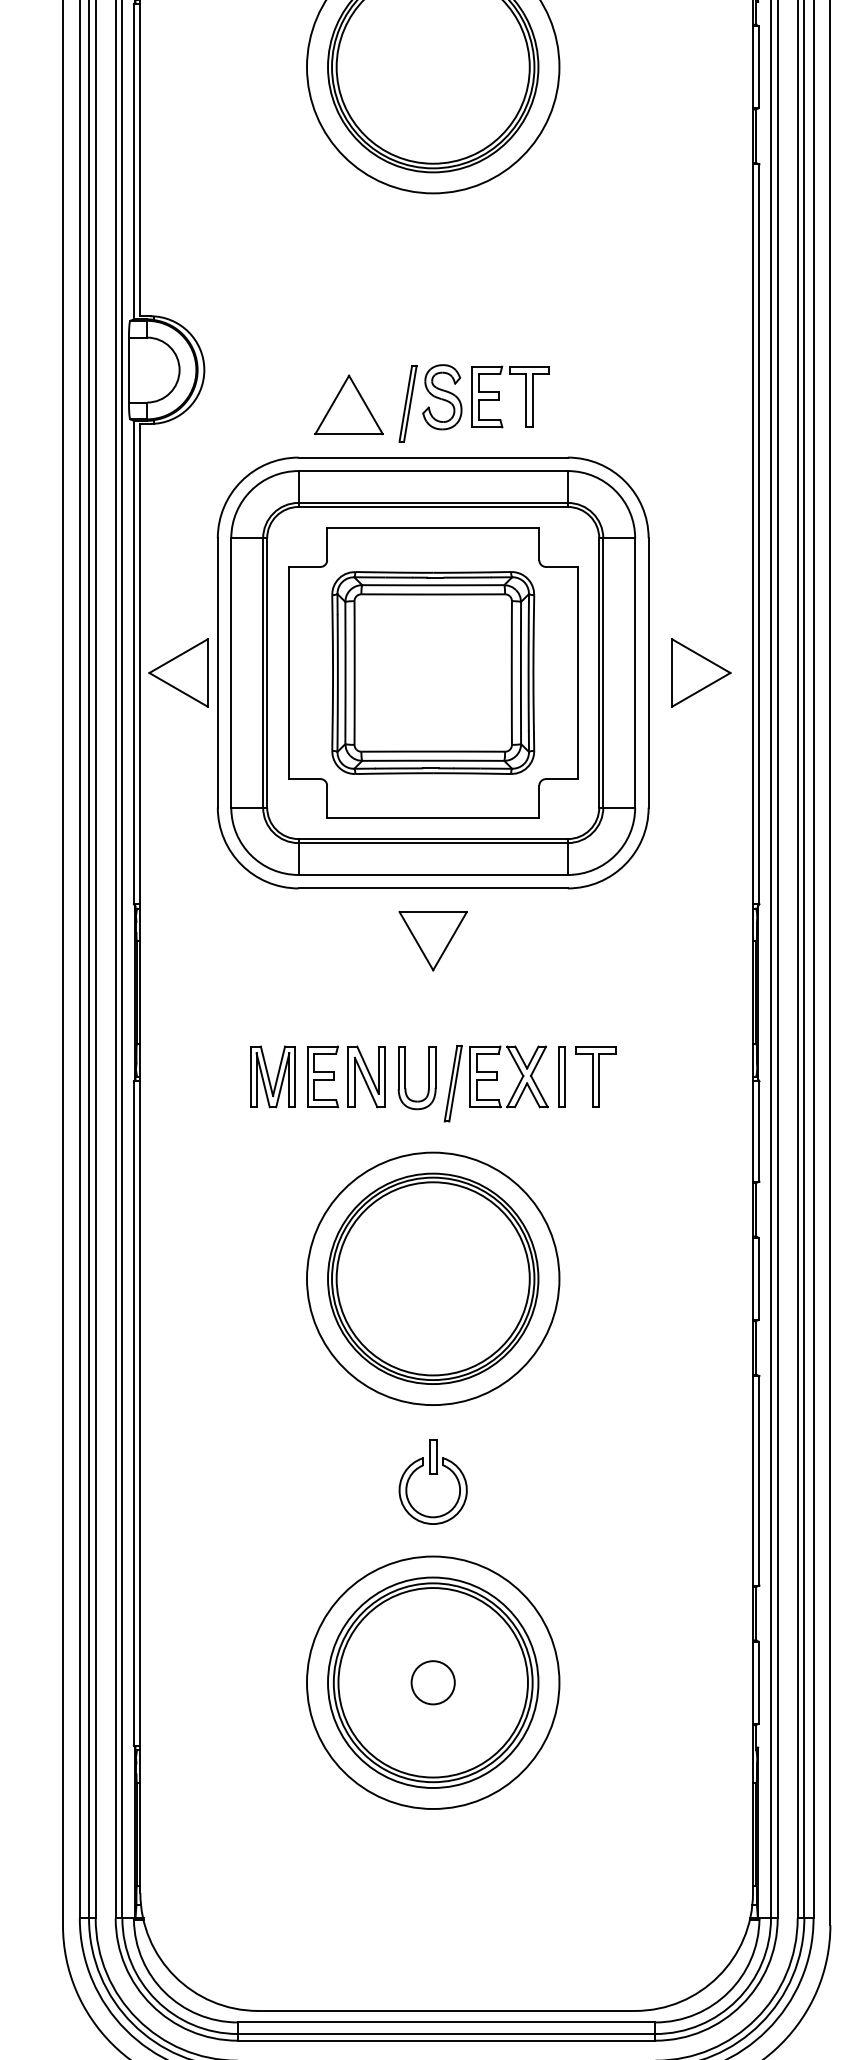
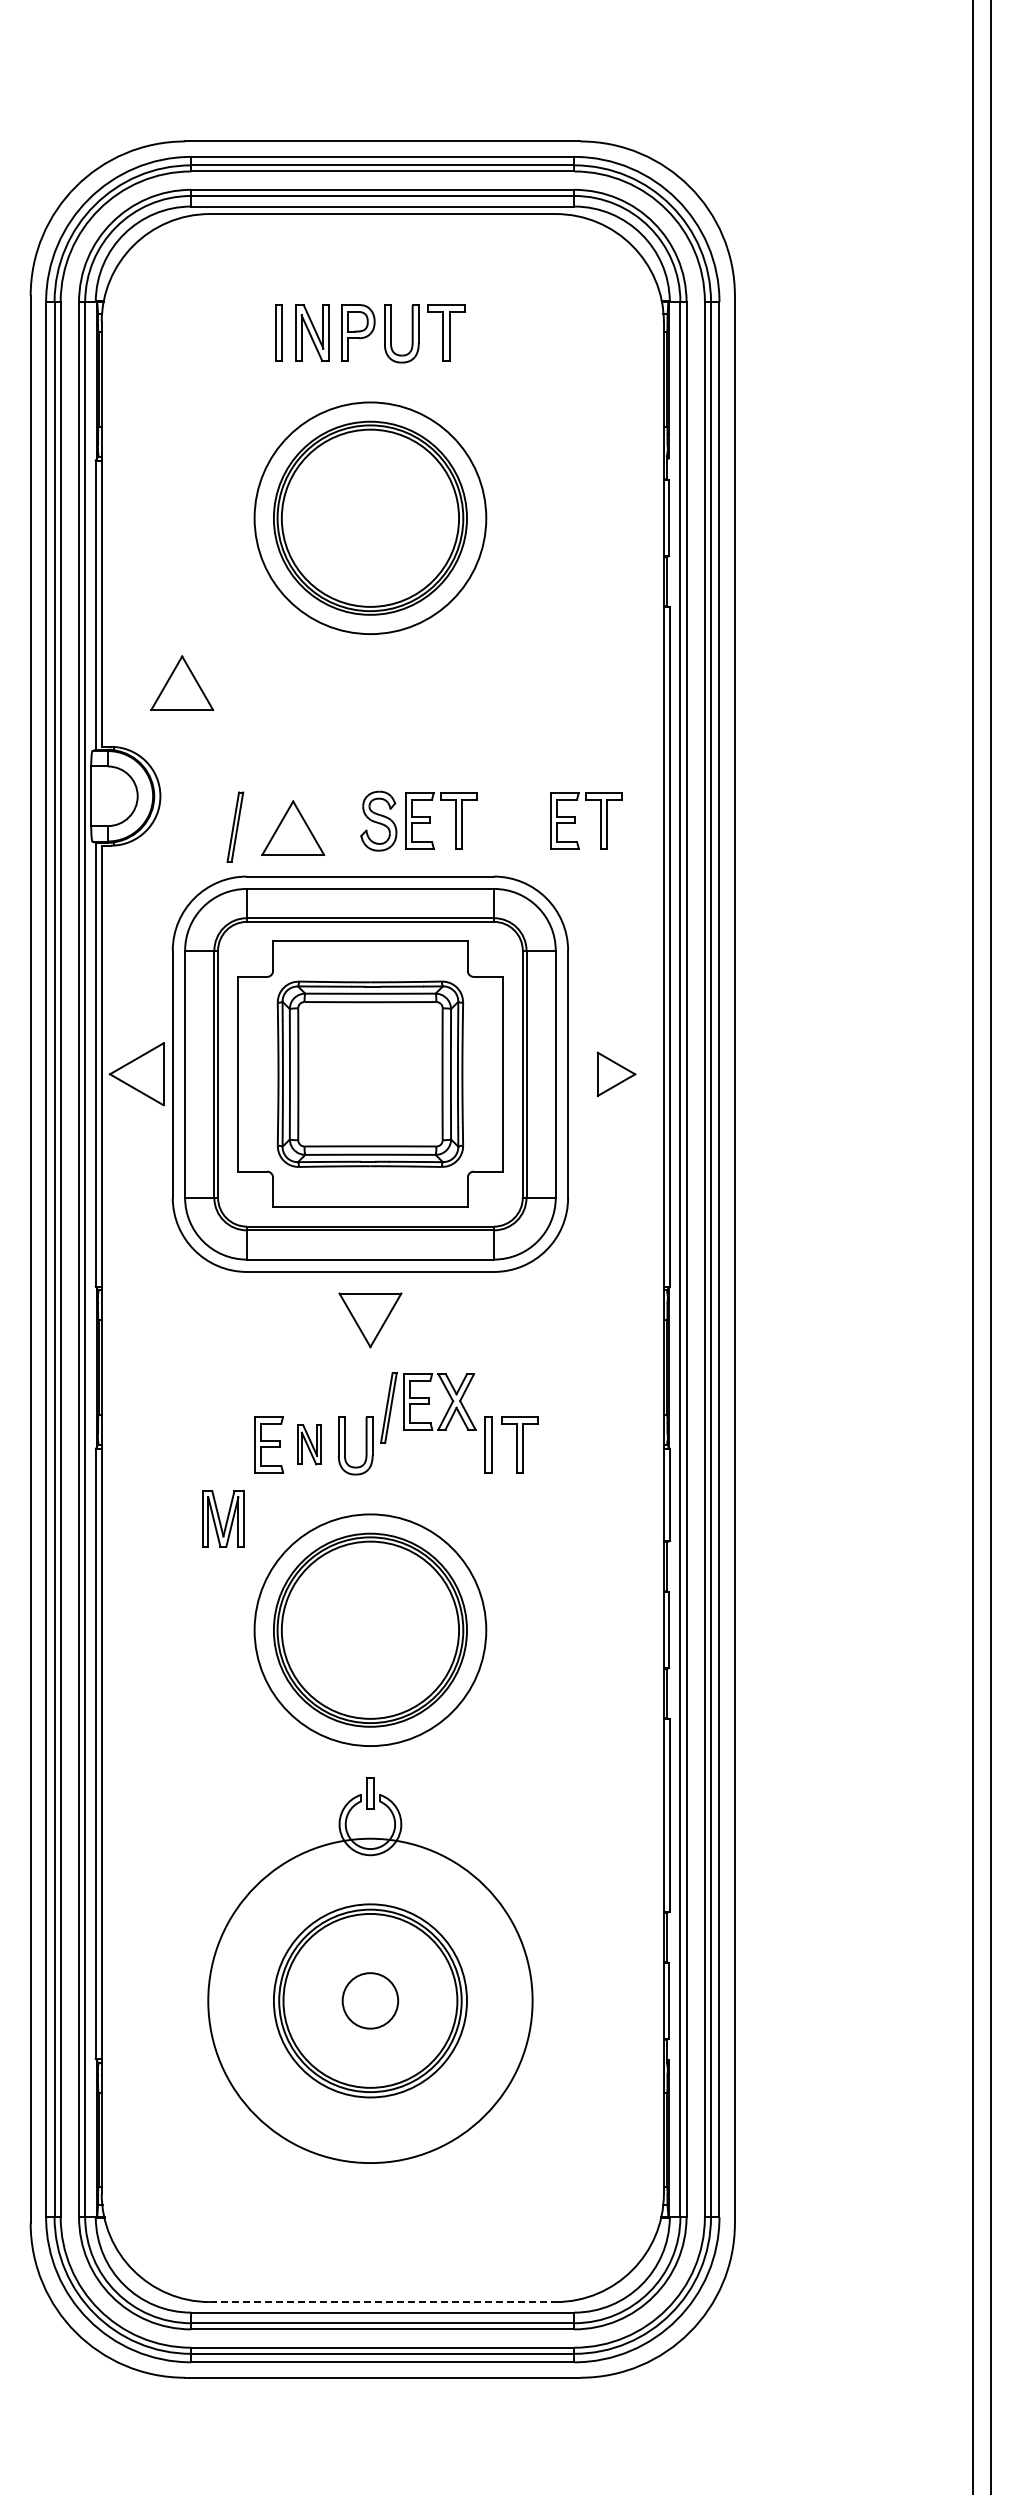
part: (228, 246) -> (182, 682), added
part: (656, 396) -> (575, 820), added
part: (408, 403) -> (235, 826), moved
part: (701, 673) -> (616, 1074), size x0.7
part: (273, 1076) -> (223, 1518), moved
part: (366, 1076) -> (309, 1444), size x0.7
part: (496, 1082) -> (428, 1407), moved
circle: (433, 1682) -> (370, 2000), size x1.4
circle: (433, 1682) -> (370, 2000), size x1.4
line: (446, 2011) -> (382, 2302), solid -> dashed

